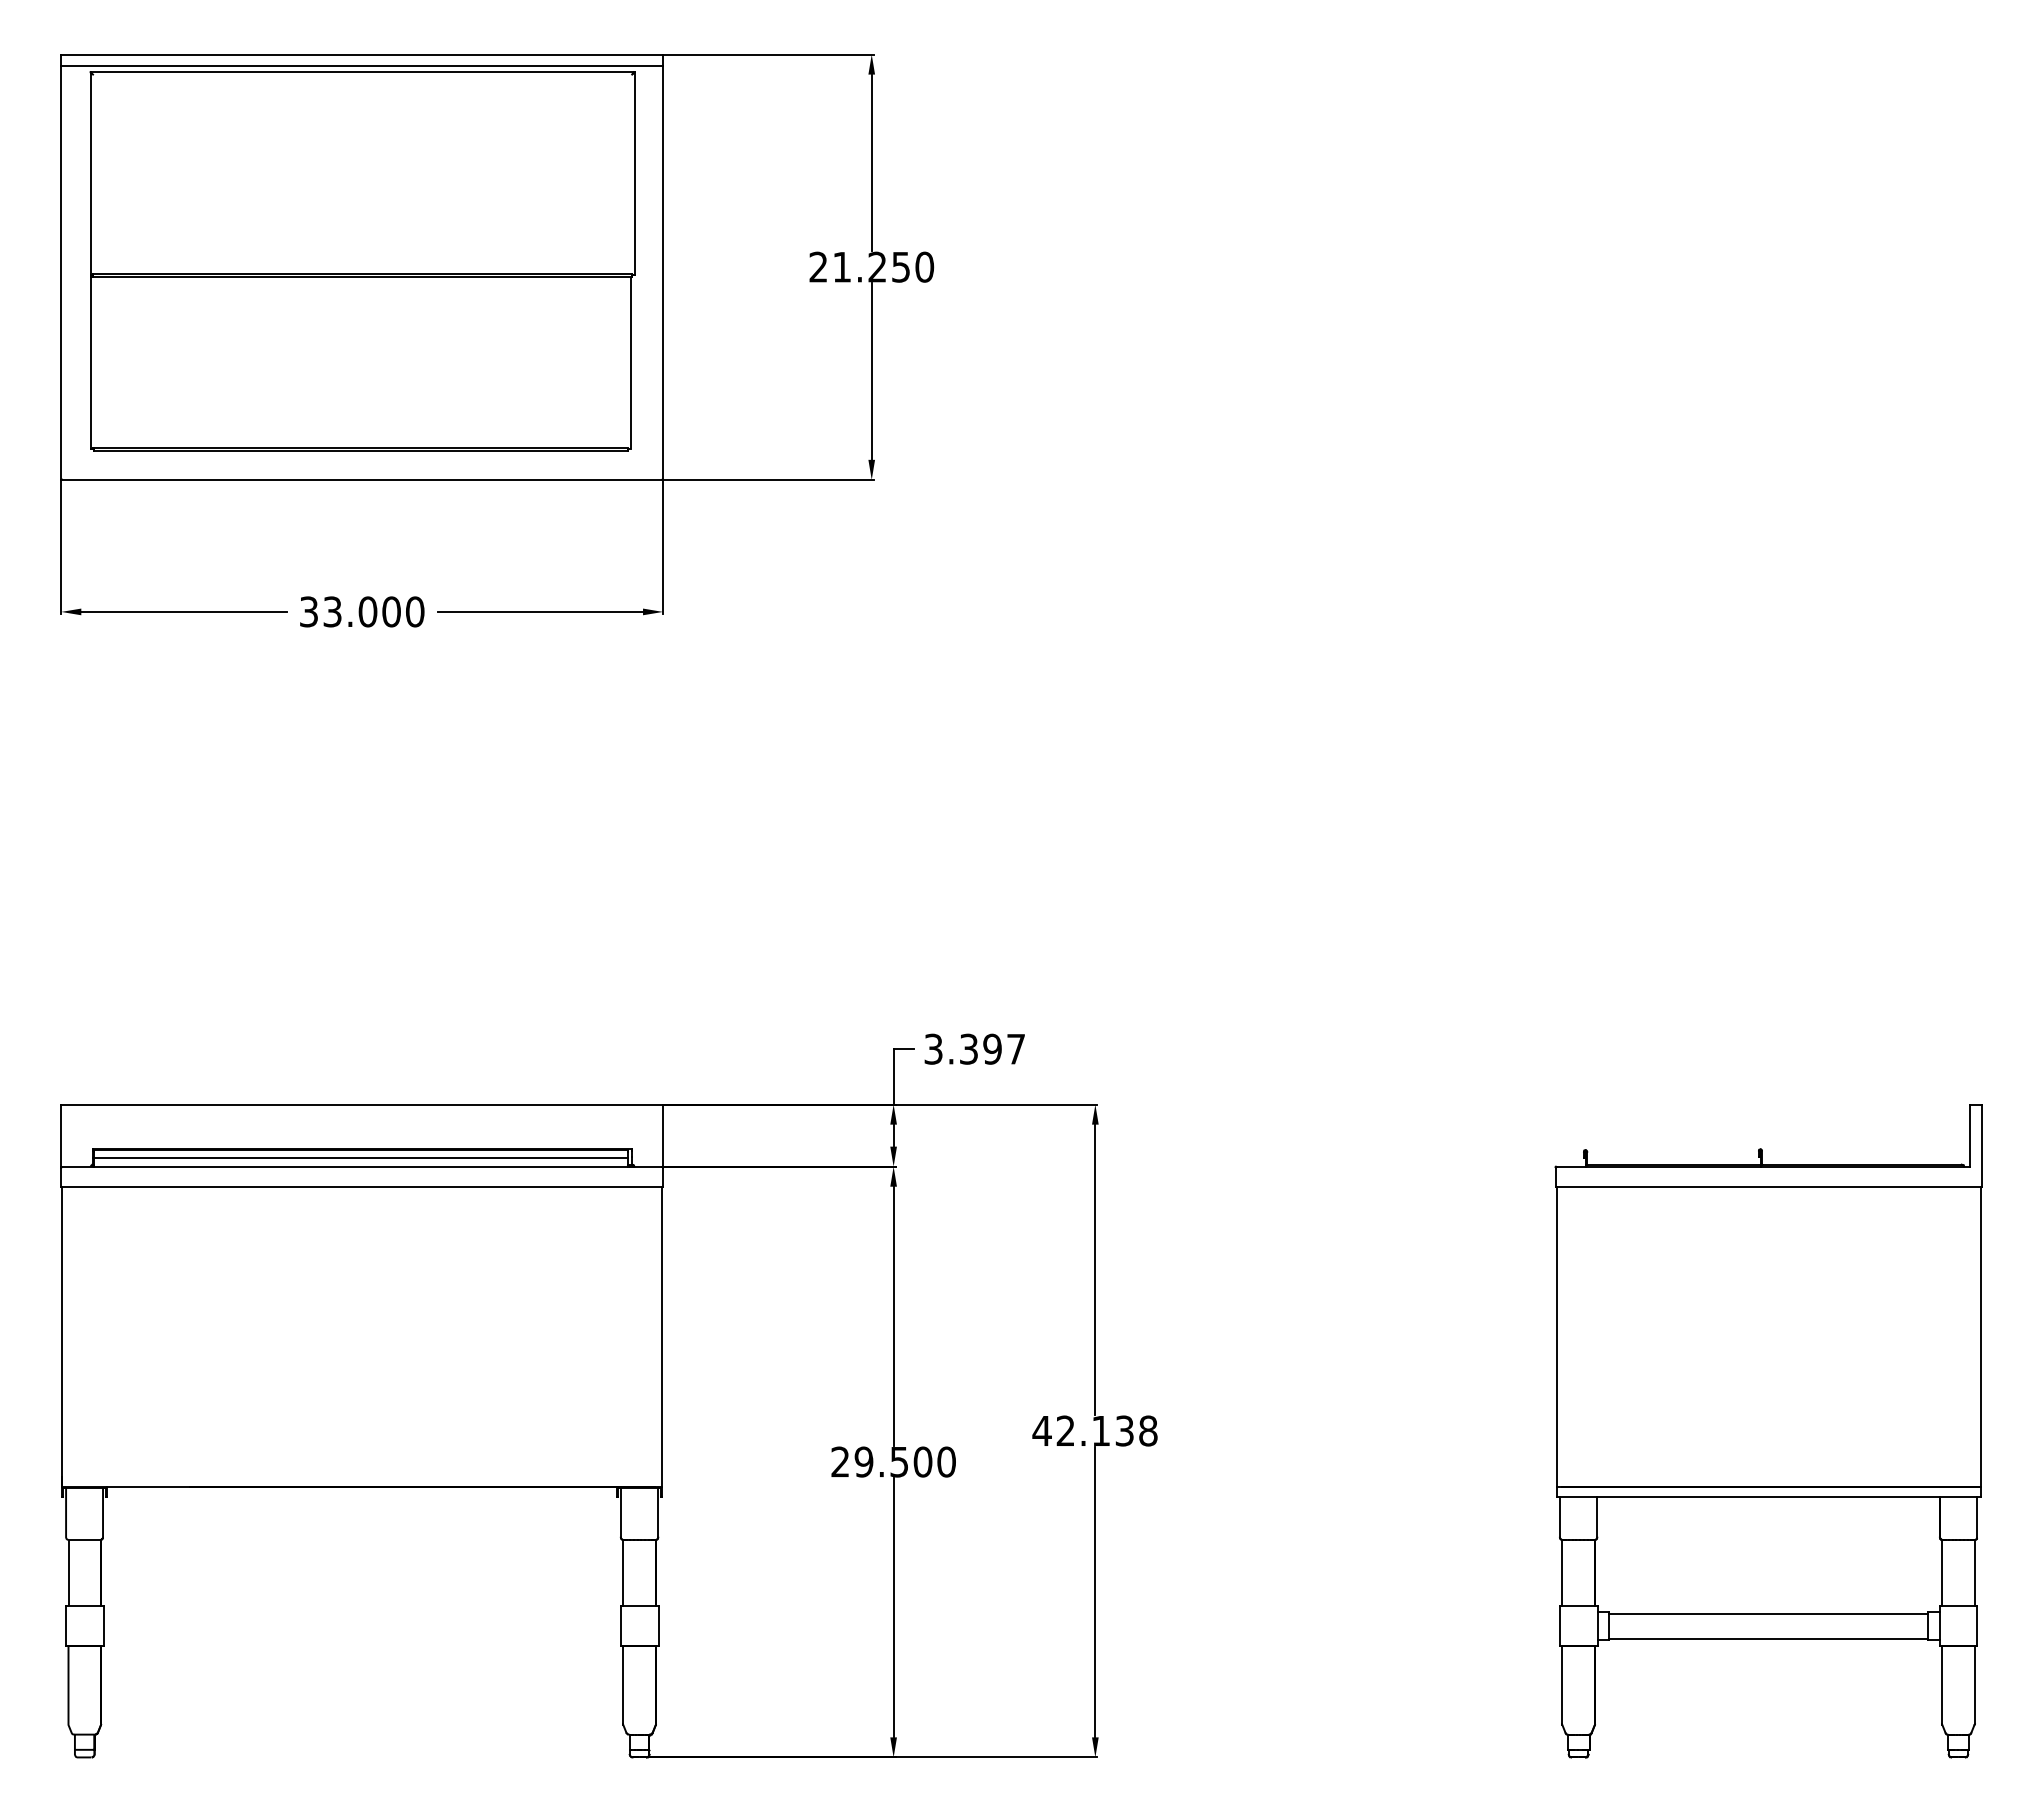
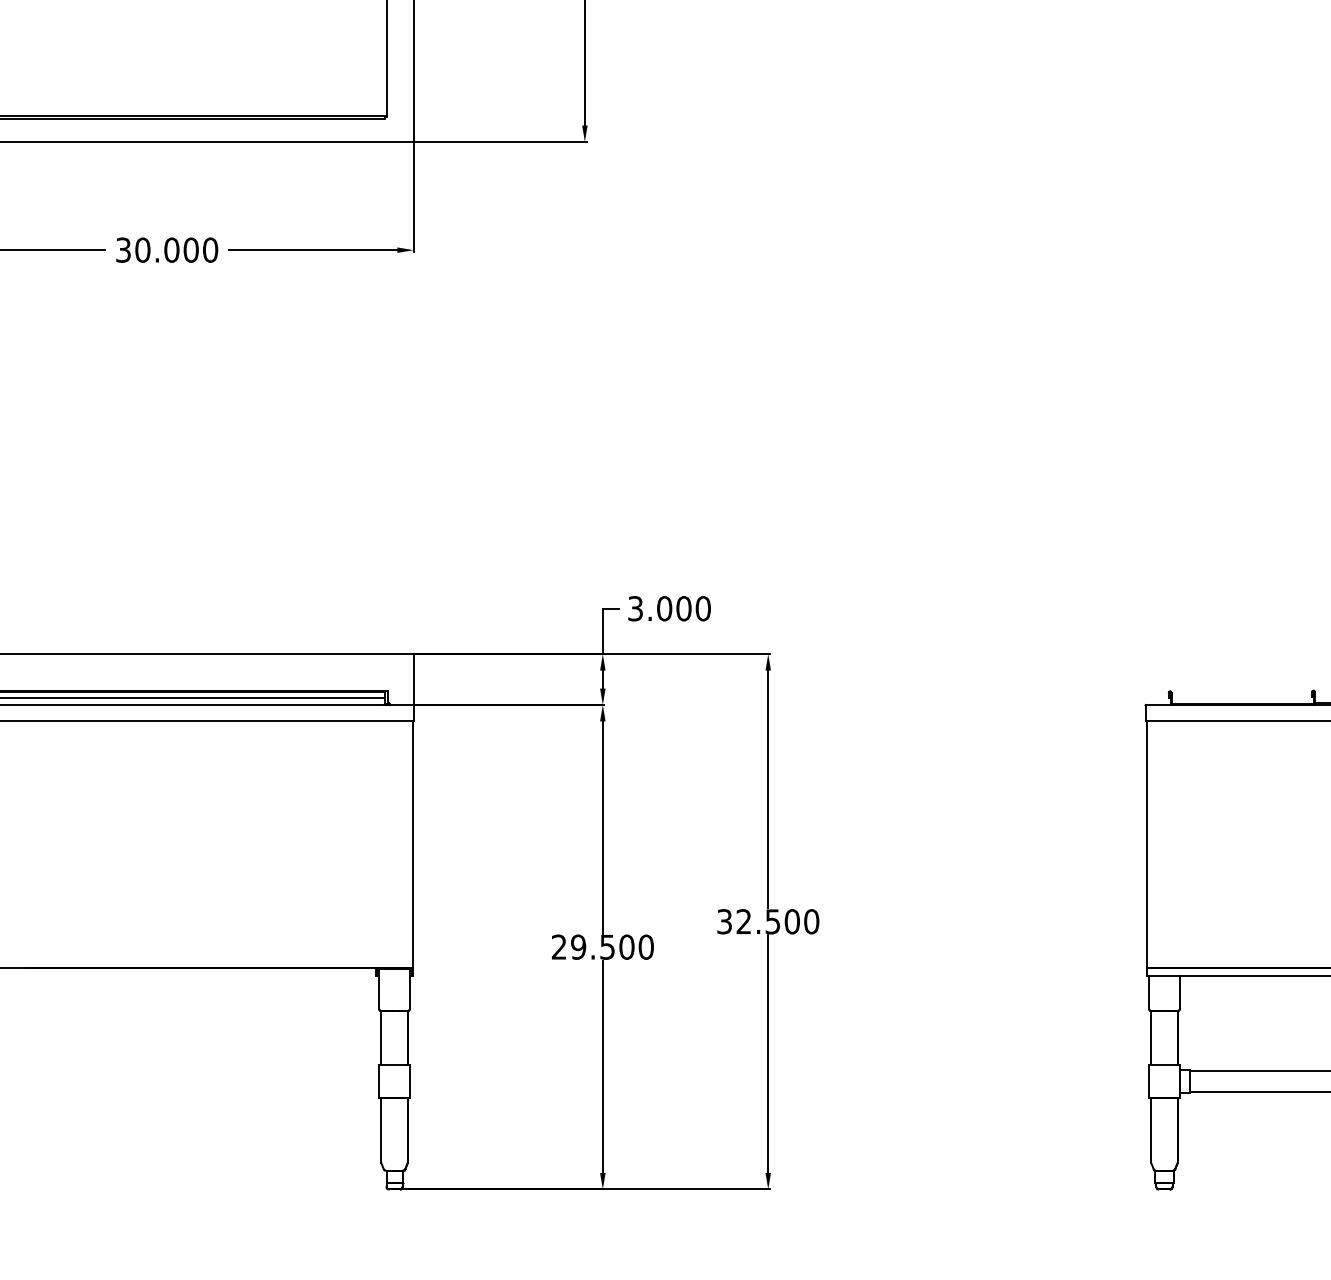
text: (332, 611) -> (142, 249), 33.000 -> 30.000
text: (992, 1048) -> (683, 608), 3.397 -> 3.000
text: (1094, 1430) -> (767, 921), 42.138 -> 32.500

